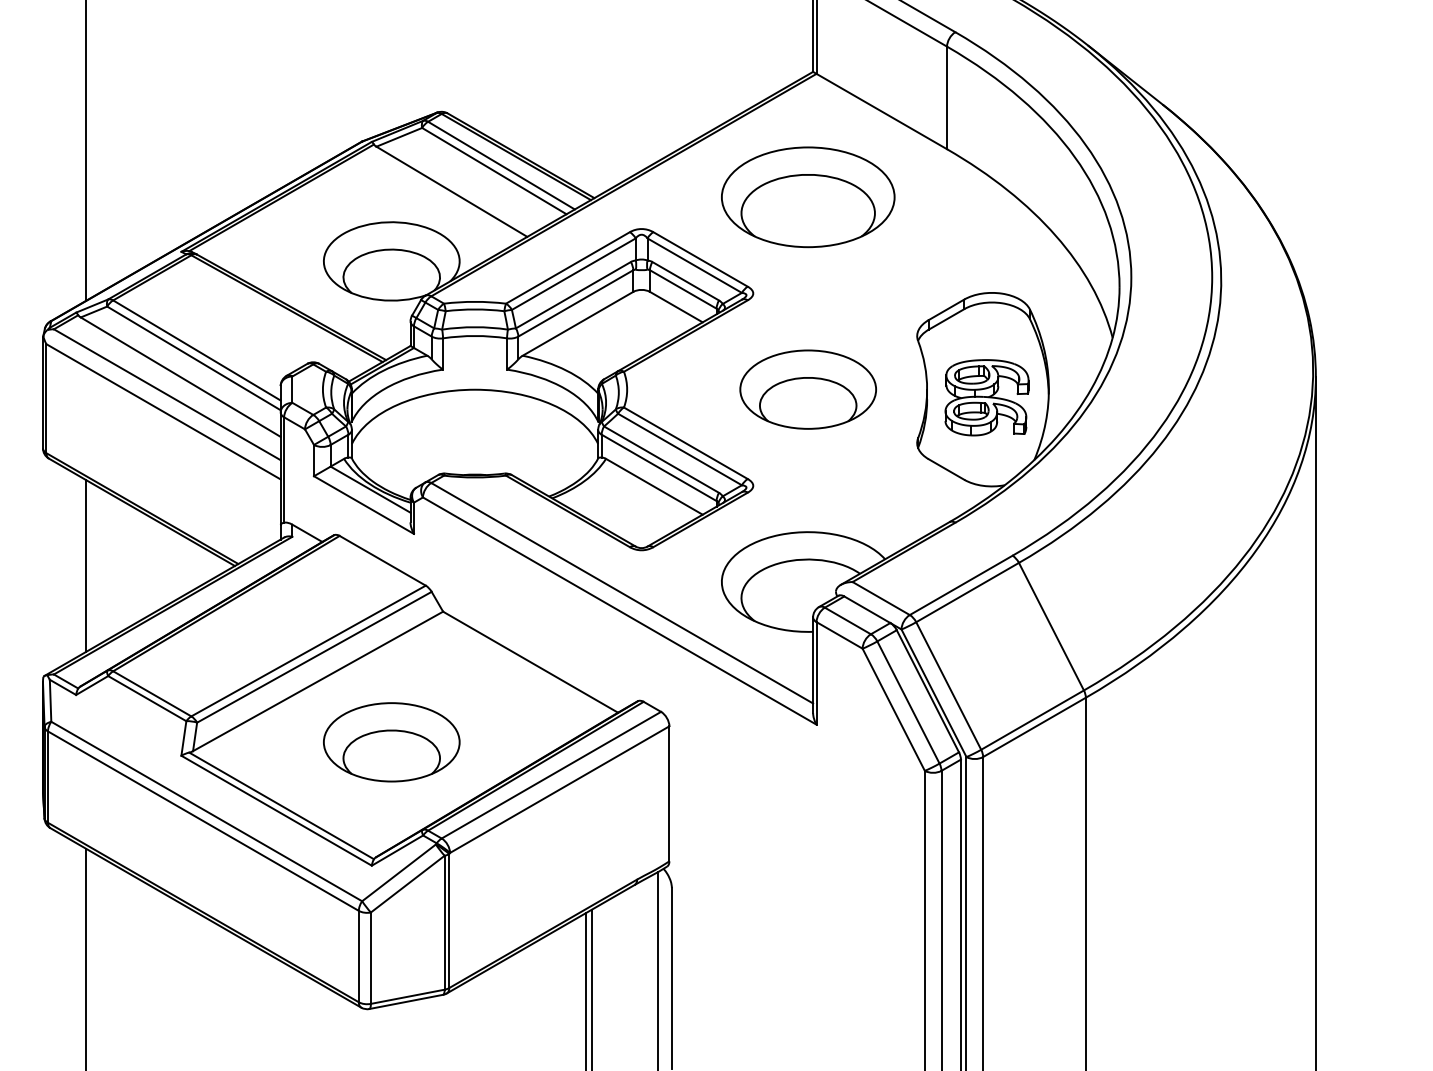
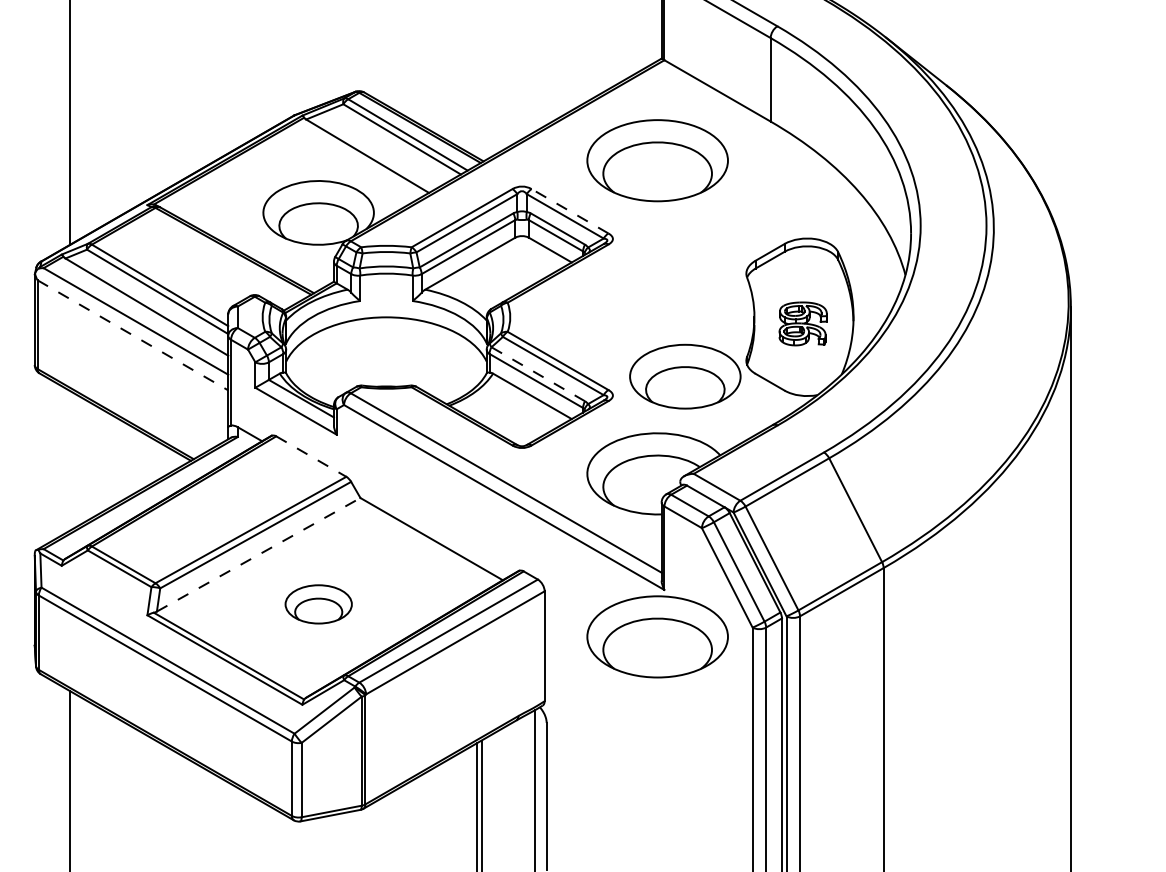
line: (700, 259) -> (569, 211), solid -> dashed
part: (807, 389) -> (684, 376), moved
part: (986, 397) -> (802, 323), size x0.7
line: (164, 412) -> (133, 335), solid -> dashed
line: (661, 459) -> (538, 374), solid -> dashed
line: (382, 560) -> (311, 456), solid -> dashed
line: (86, 565) -> (70, 460), removed
line: (318, 681) -> (259, 554), solid -> dashed
part: (391, 742) -> (318, 604), size x0.6
part: (808, 782) -> (657, 637), added

